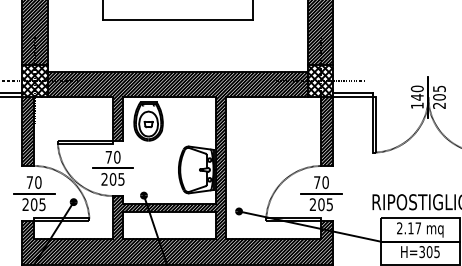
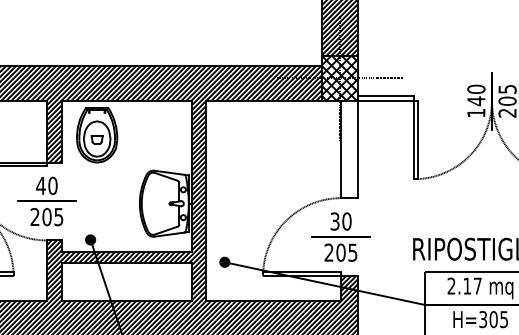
hatch: (327, 131) -> (349, 149), removed
text: (108, 157) -> (40, 186), 70 -> 40
text: (317, 182) -> (335, 221), 70 -> 30

